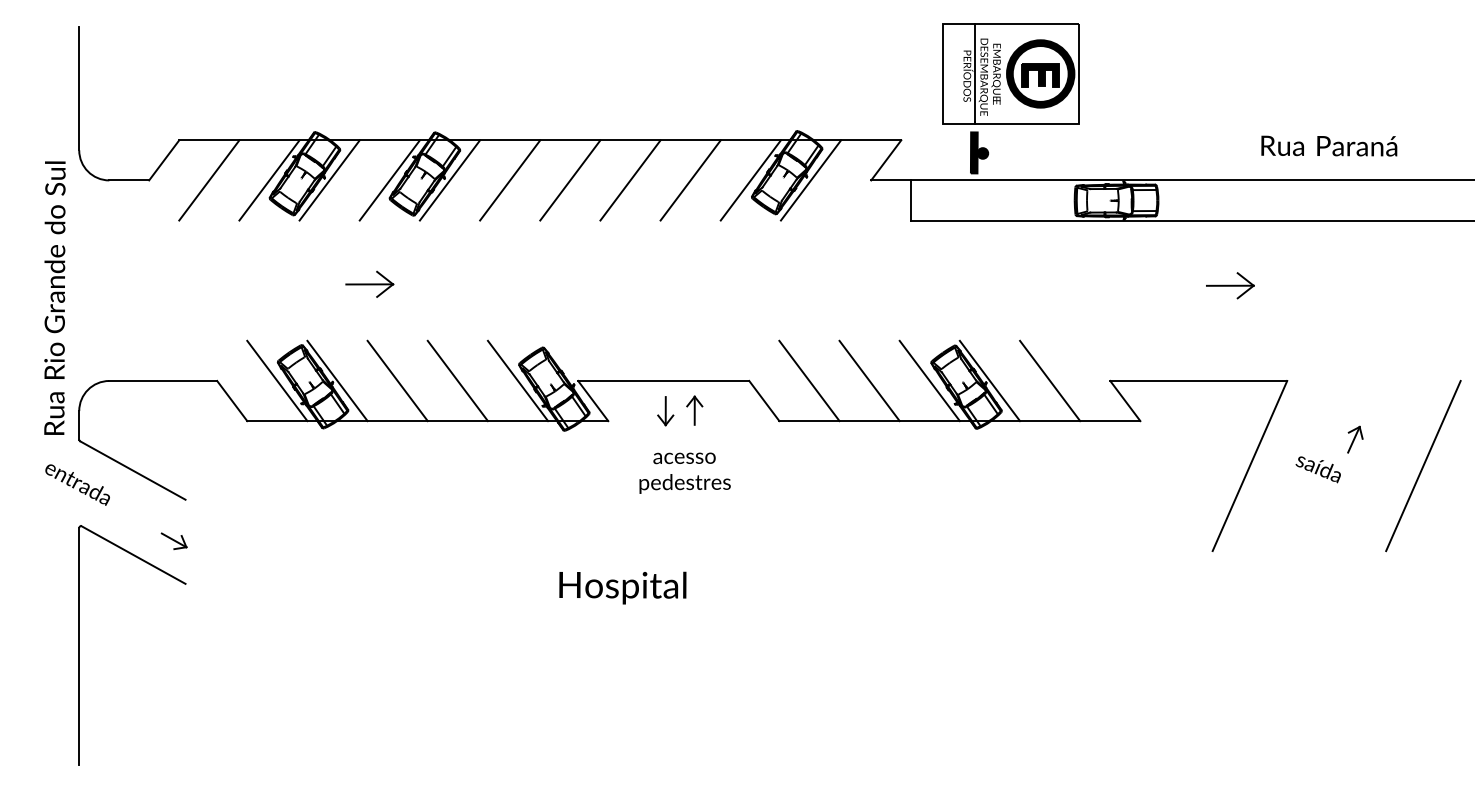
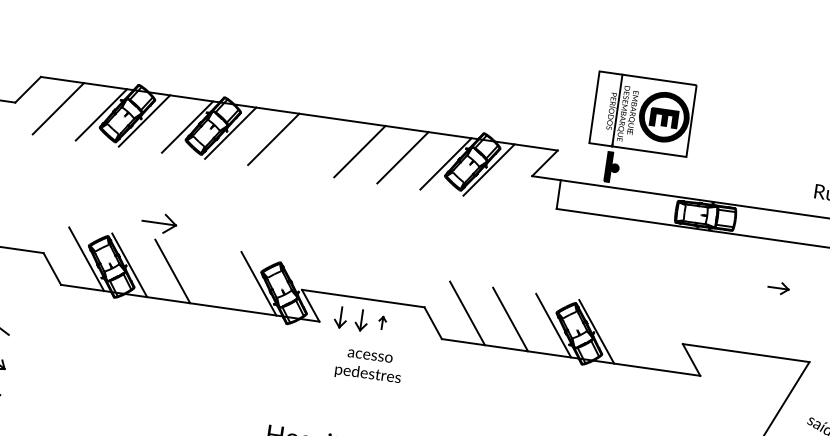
line: (570, 180) -> (316, 145), removed
part: (369, 283) -> (159, 222), moved
part: (1230, 285) -> (778, 287), size x0.6
line: (457, 380) -> (215, 277), removed
line: (1050, 380) -> (640, 337), removed
part: (694, 410) -> (382, 322), size x0.6
part: (636, 411) -> (340, 317), added

